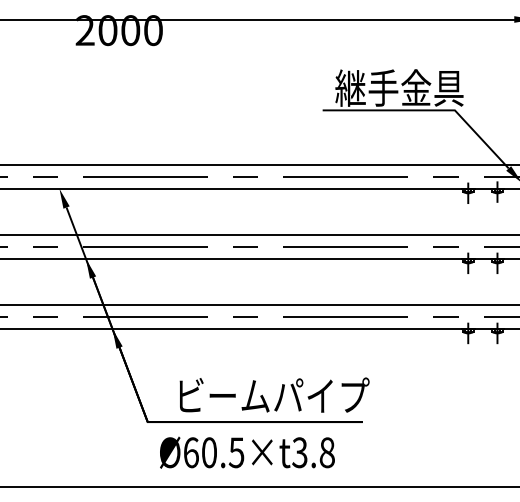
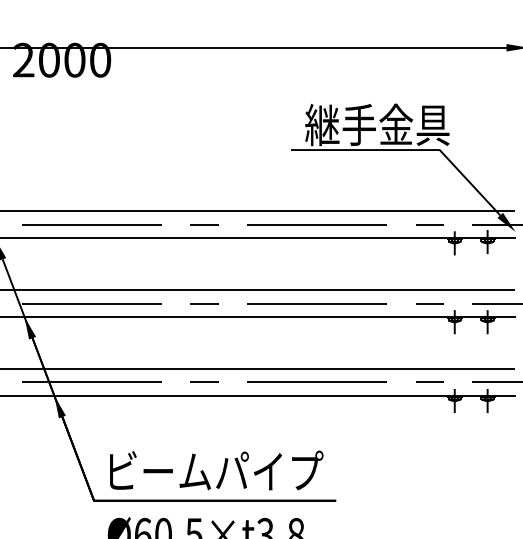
text: (274, 394) -> (216, 469), moved

